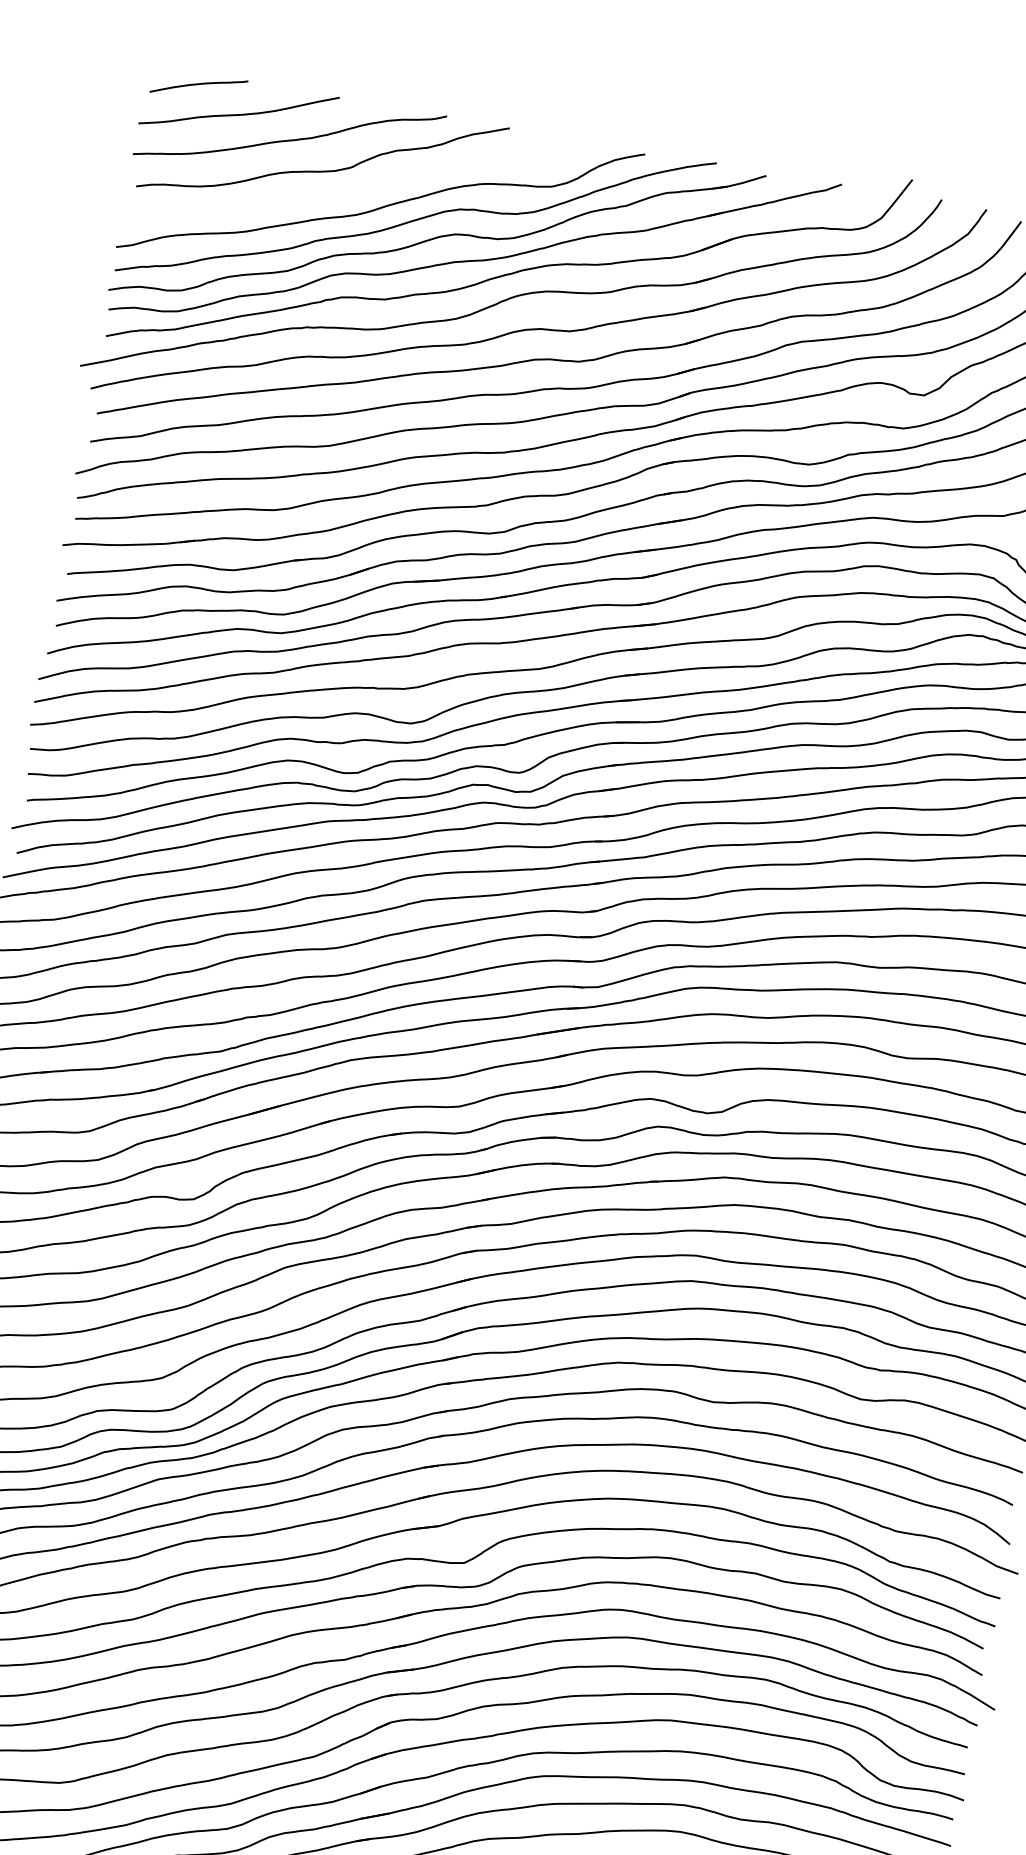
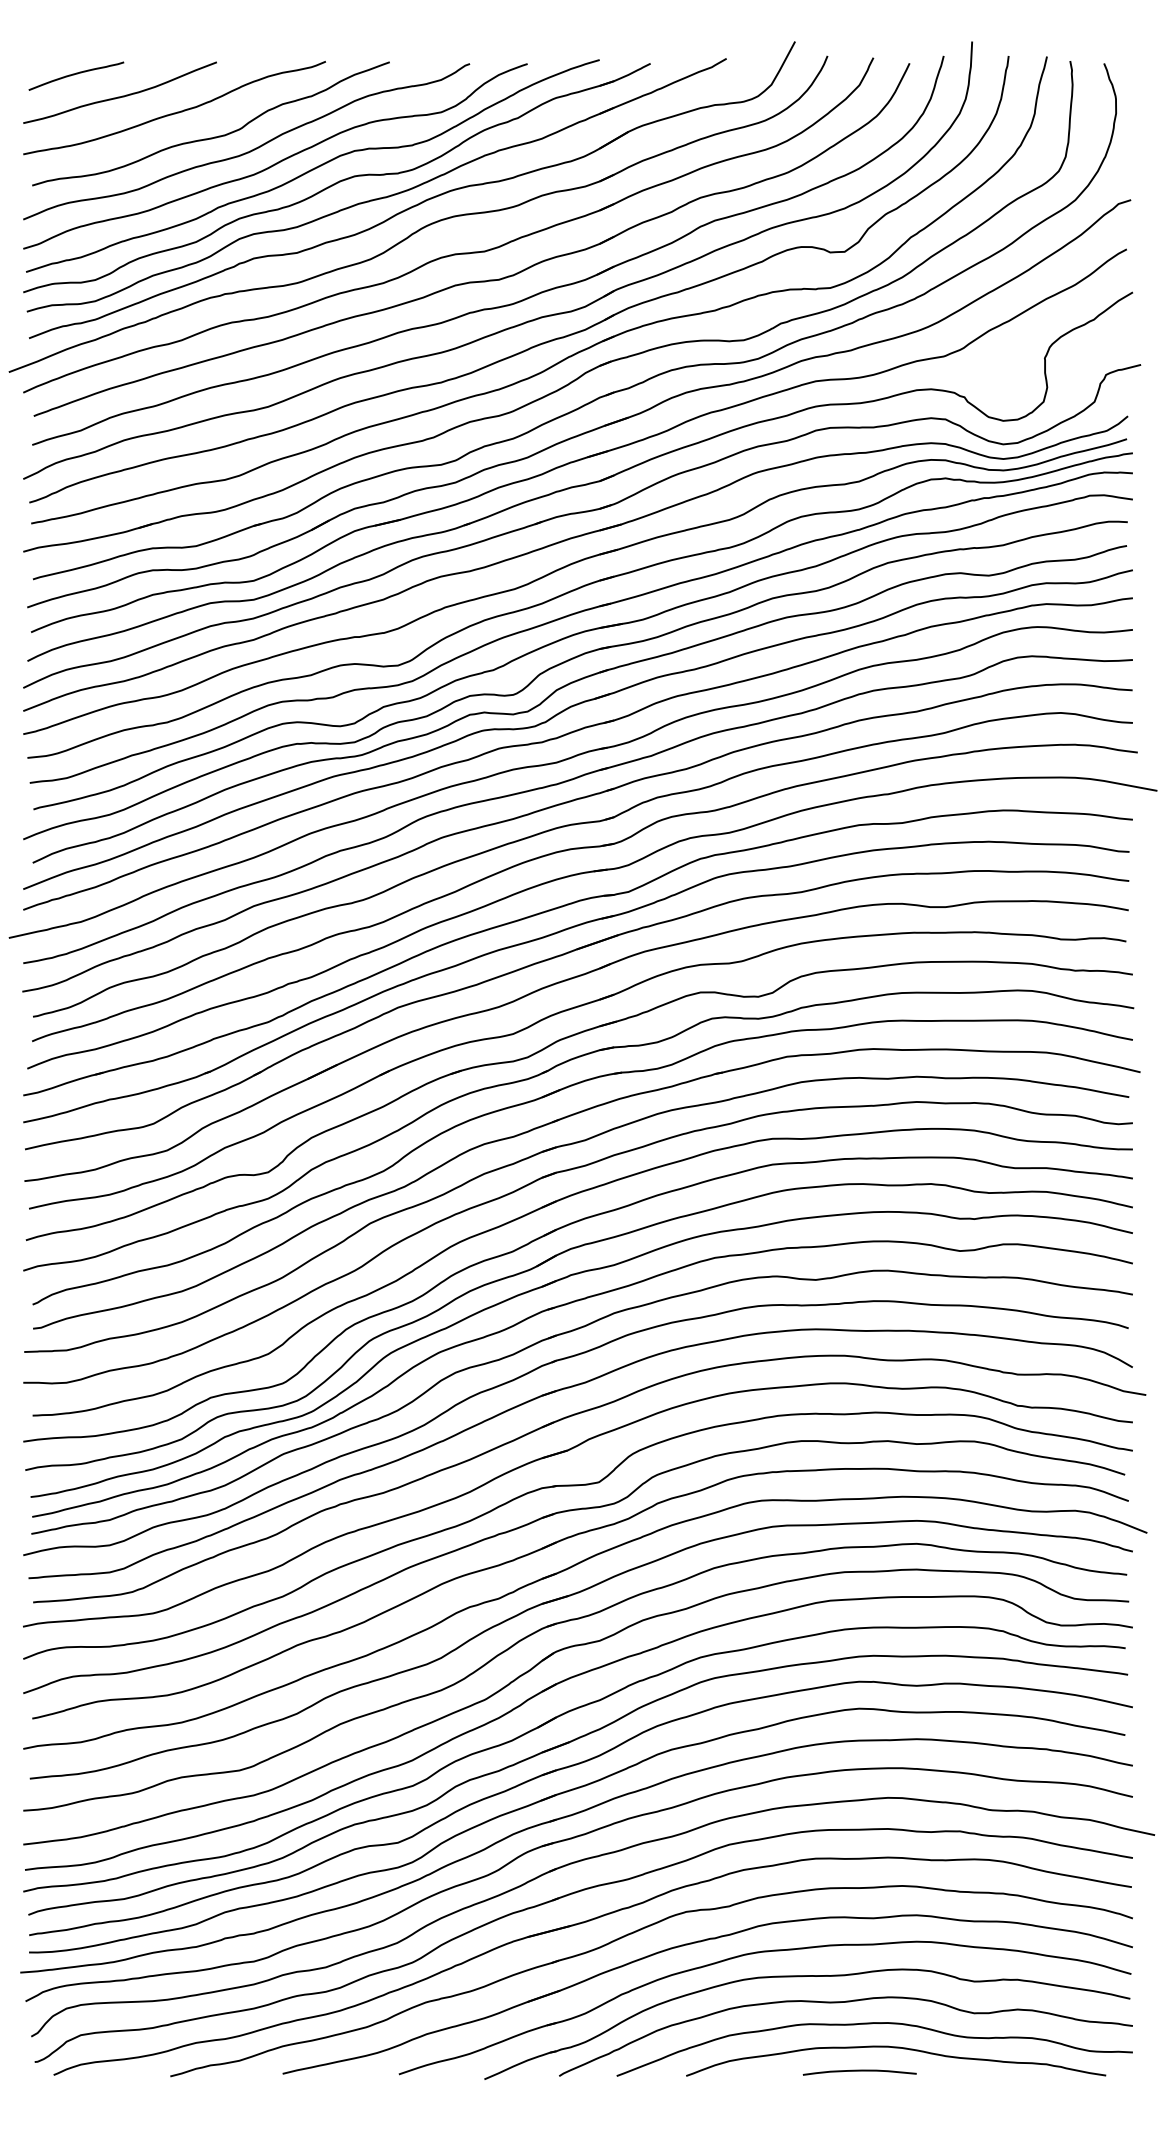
curve: (358, 189) -> (251, 149), added

